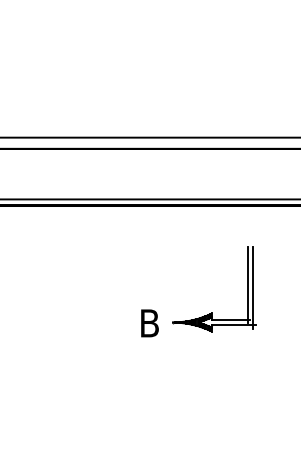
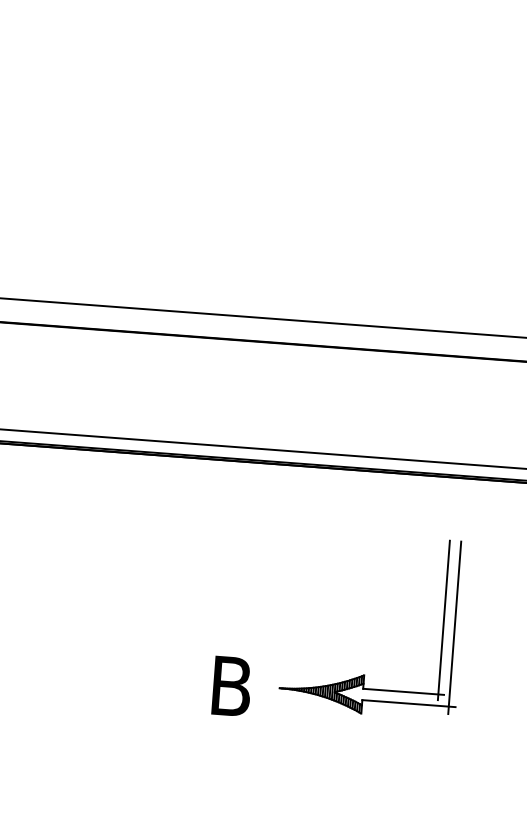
part: (206, 314) -> (352, 676), moved

